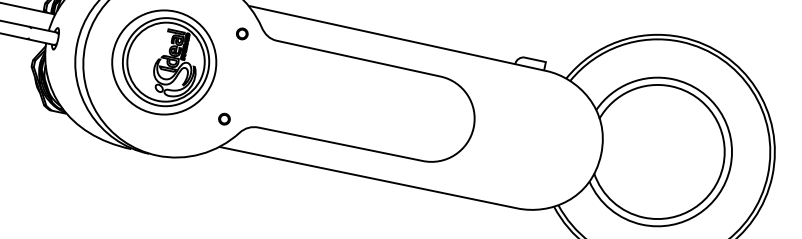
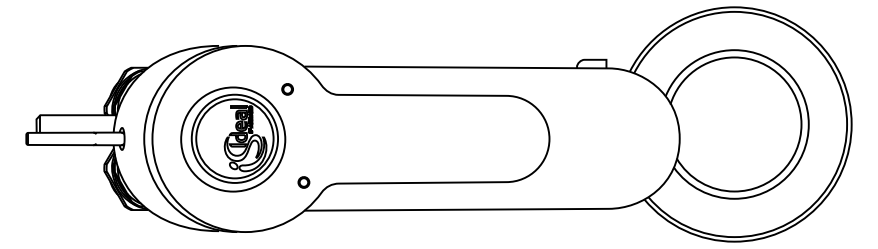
part: (242, 34) -> (287, 89), moved

